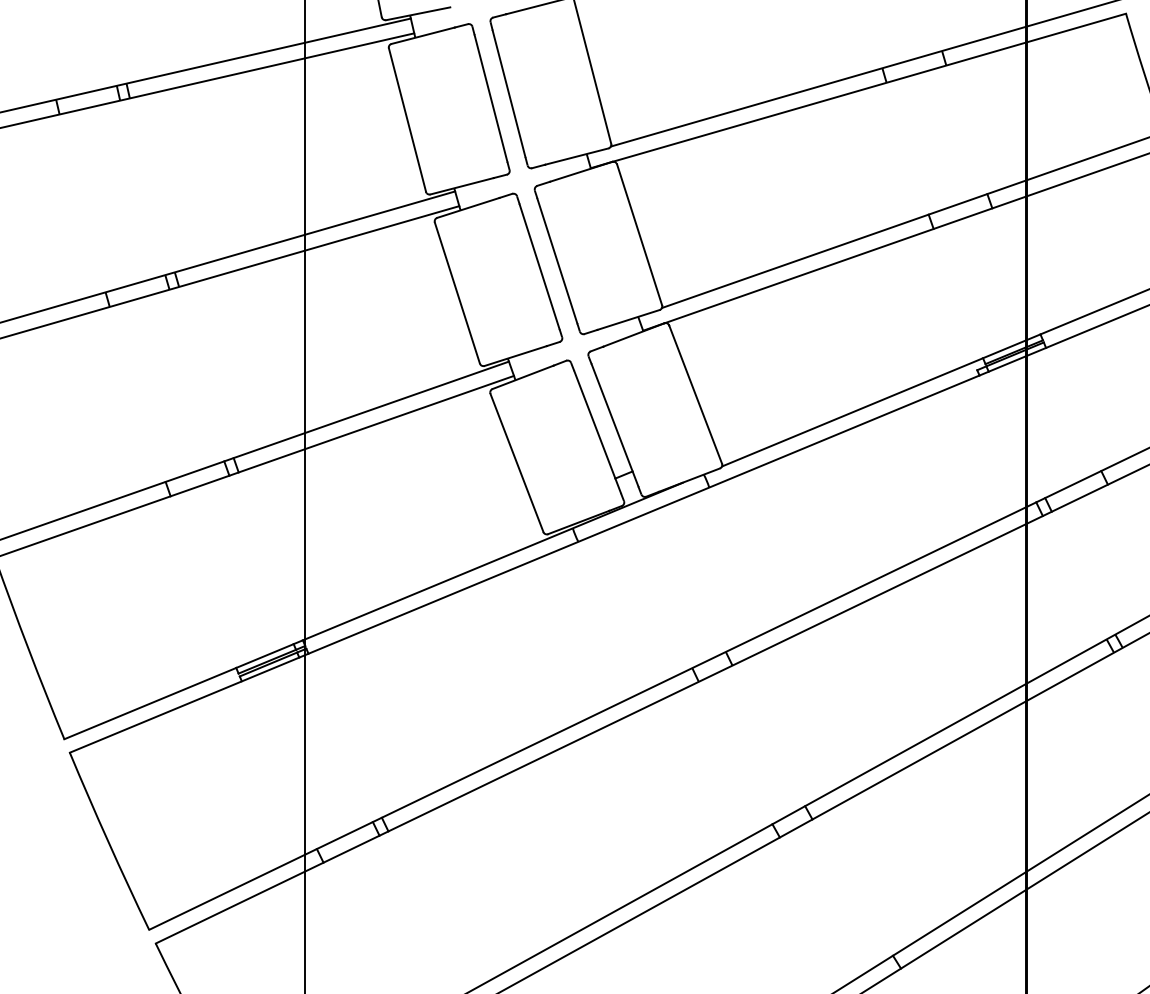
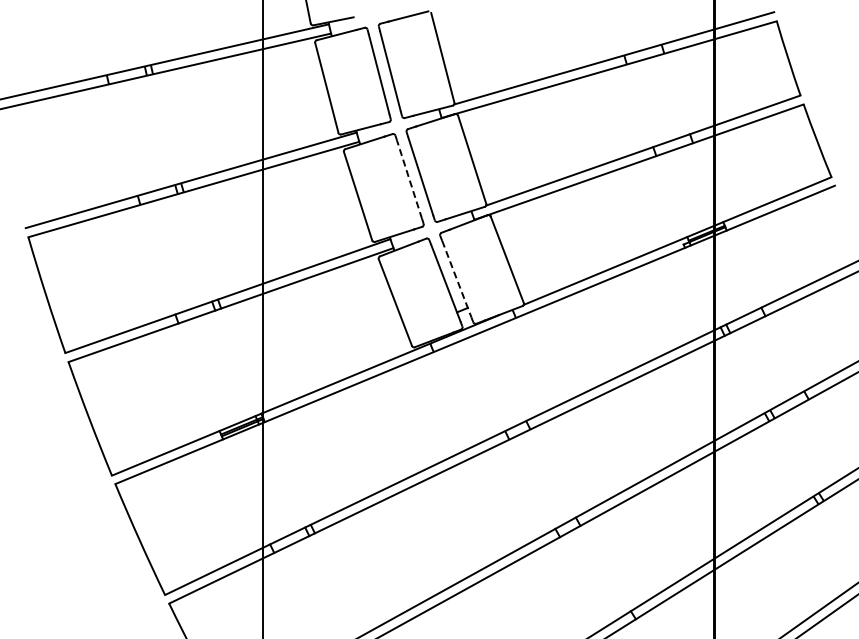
line: (539, 266) -> (409, 179), solid -> dashed
line: (614, 426) -> (456, 279), solid -> dashed

